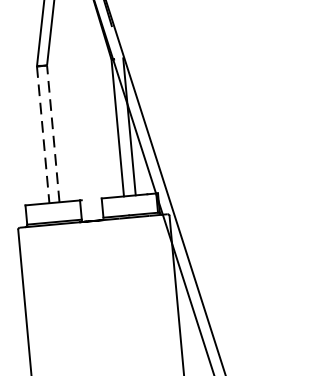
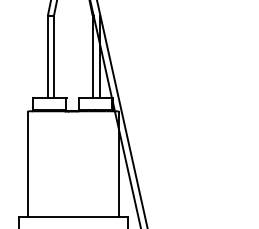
line: (52, 132) -> (53, 56), dashed -> solid
line: (42, 135) -> (47, 57), dashed -> solid

